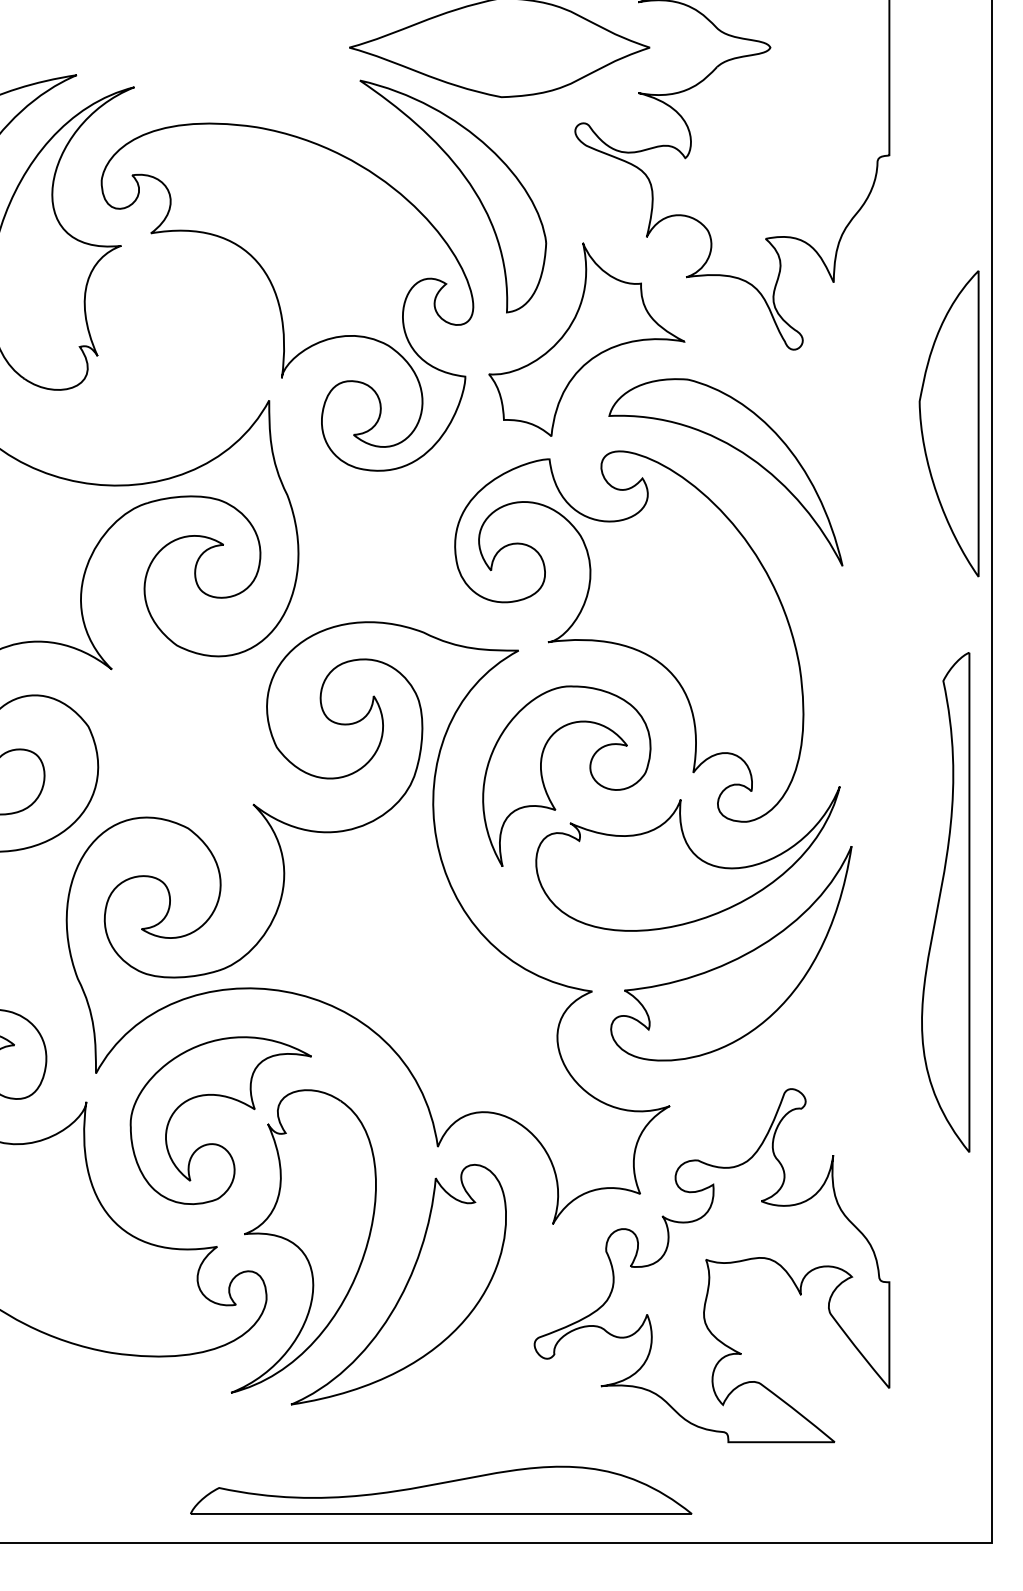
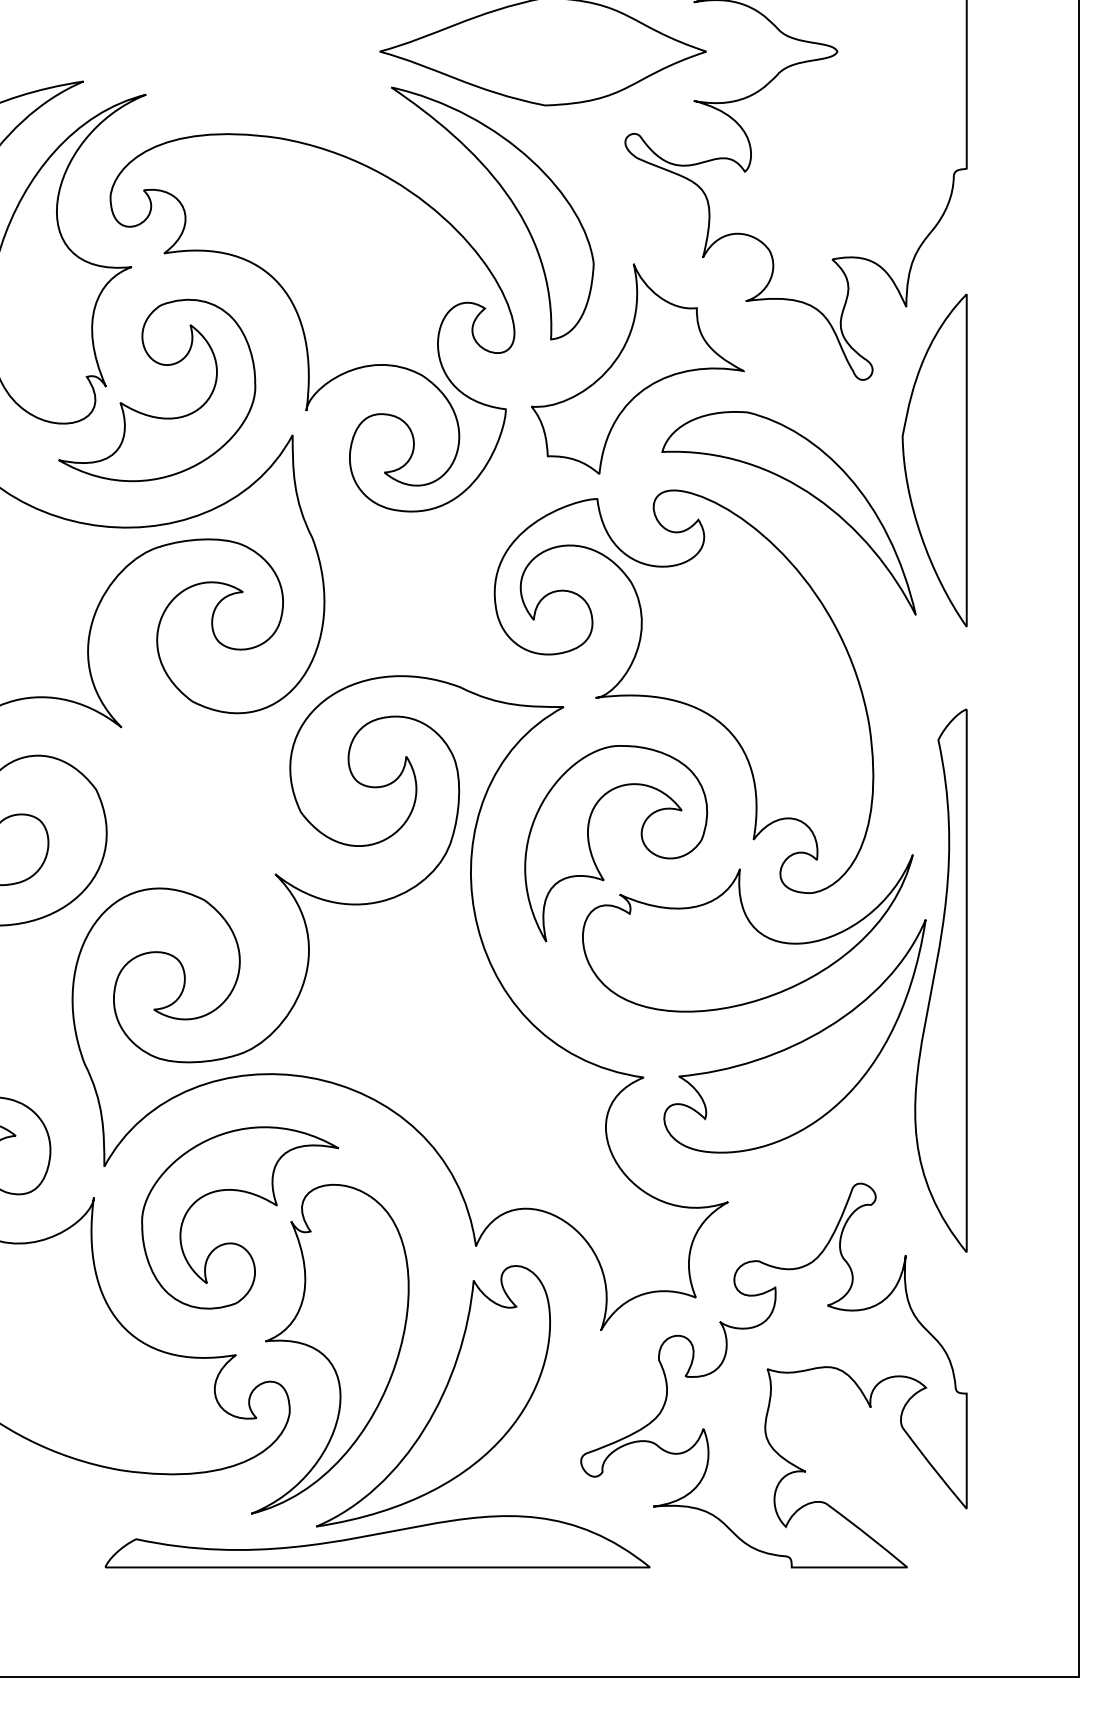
part: (148, 336) -> (161, 365), added
part: (948, 423) -> (934, 460), moved
part: (945, 902) -> (940, 980), moved
part: (441, 1490) -> (377, 1541), moved

